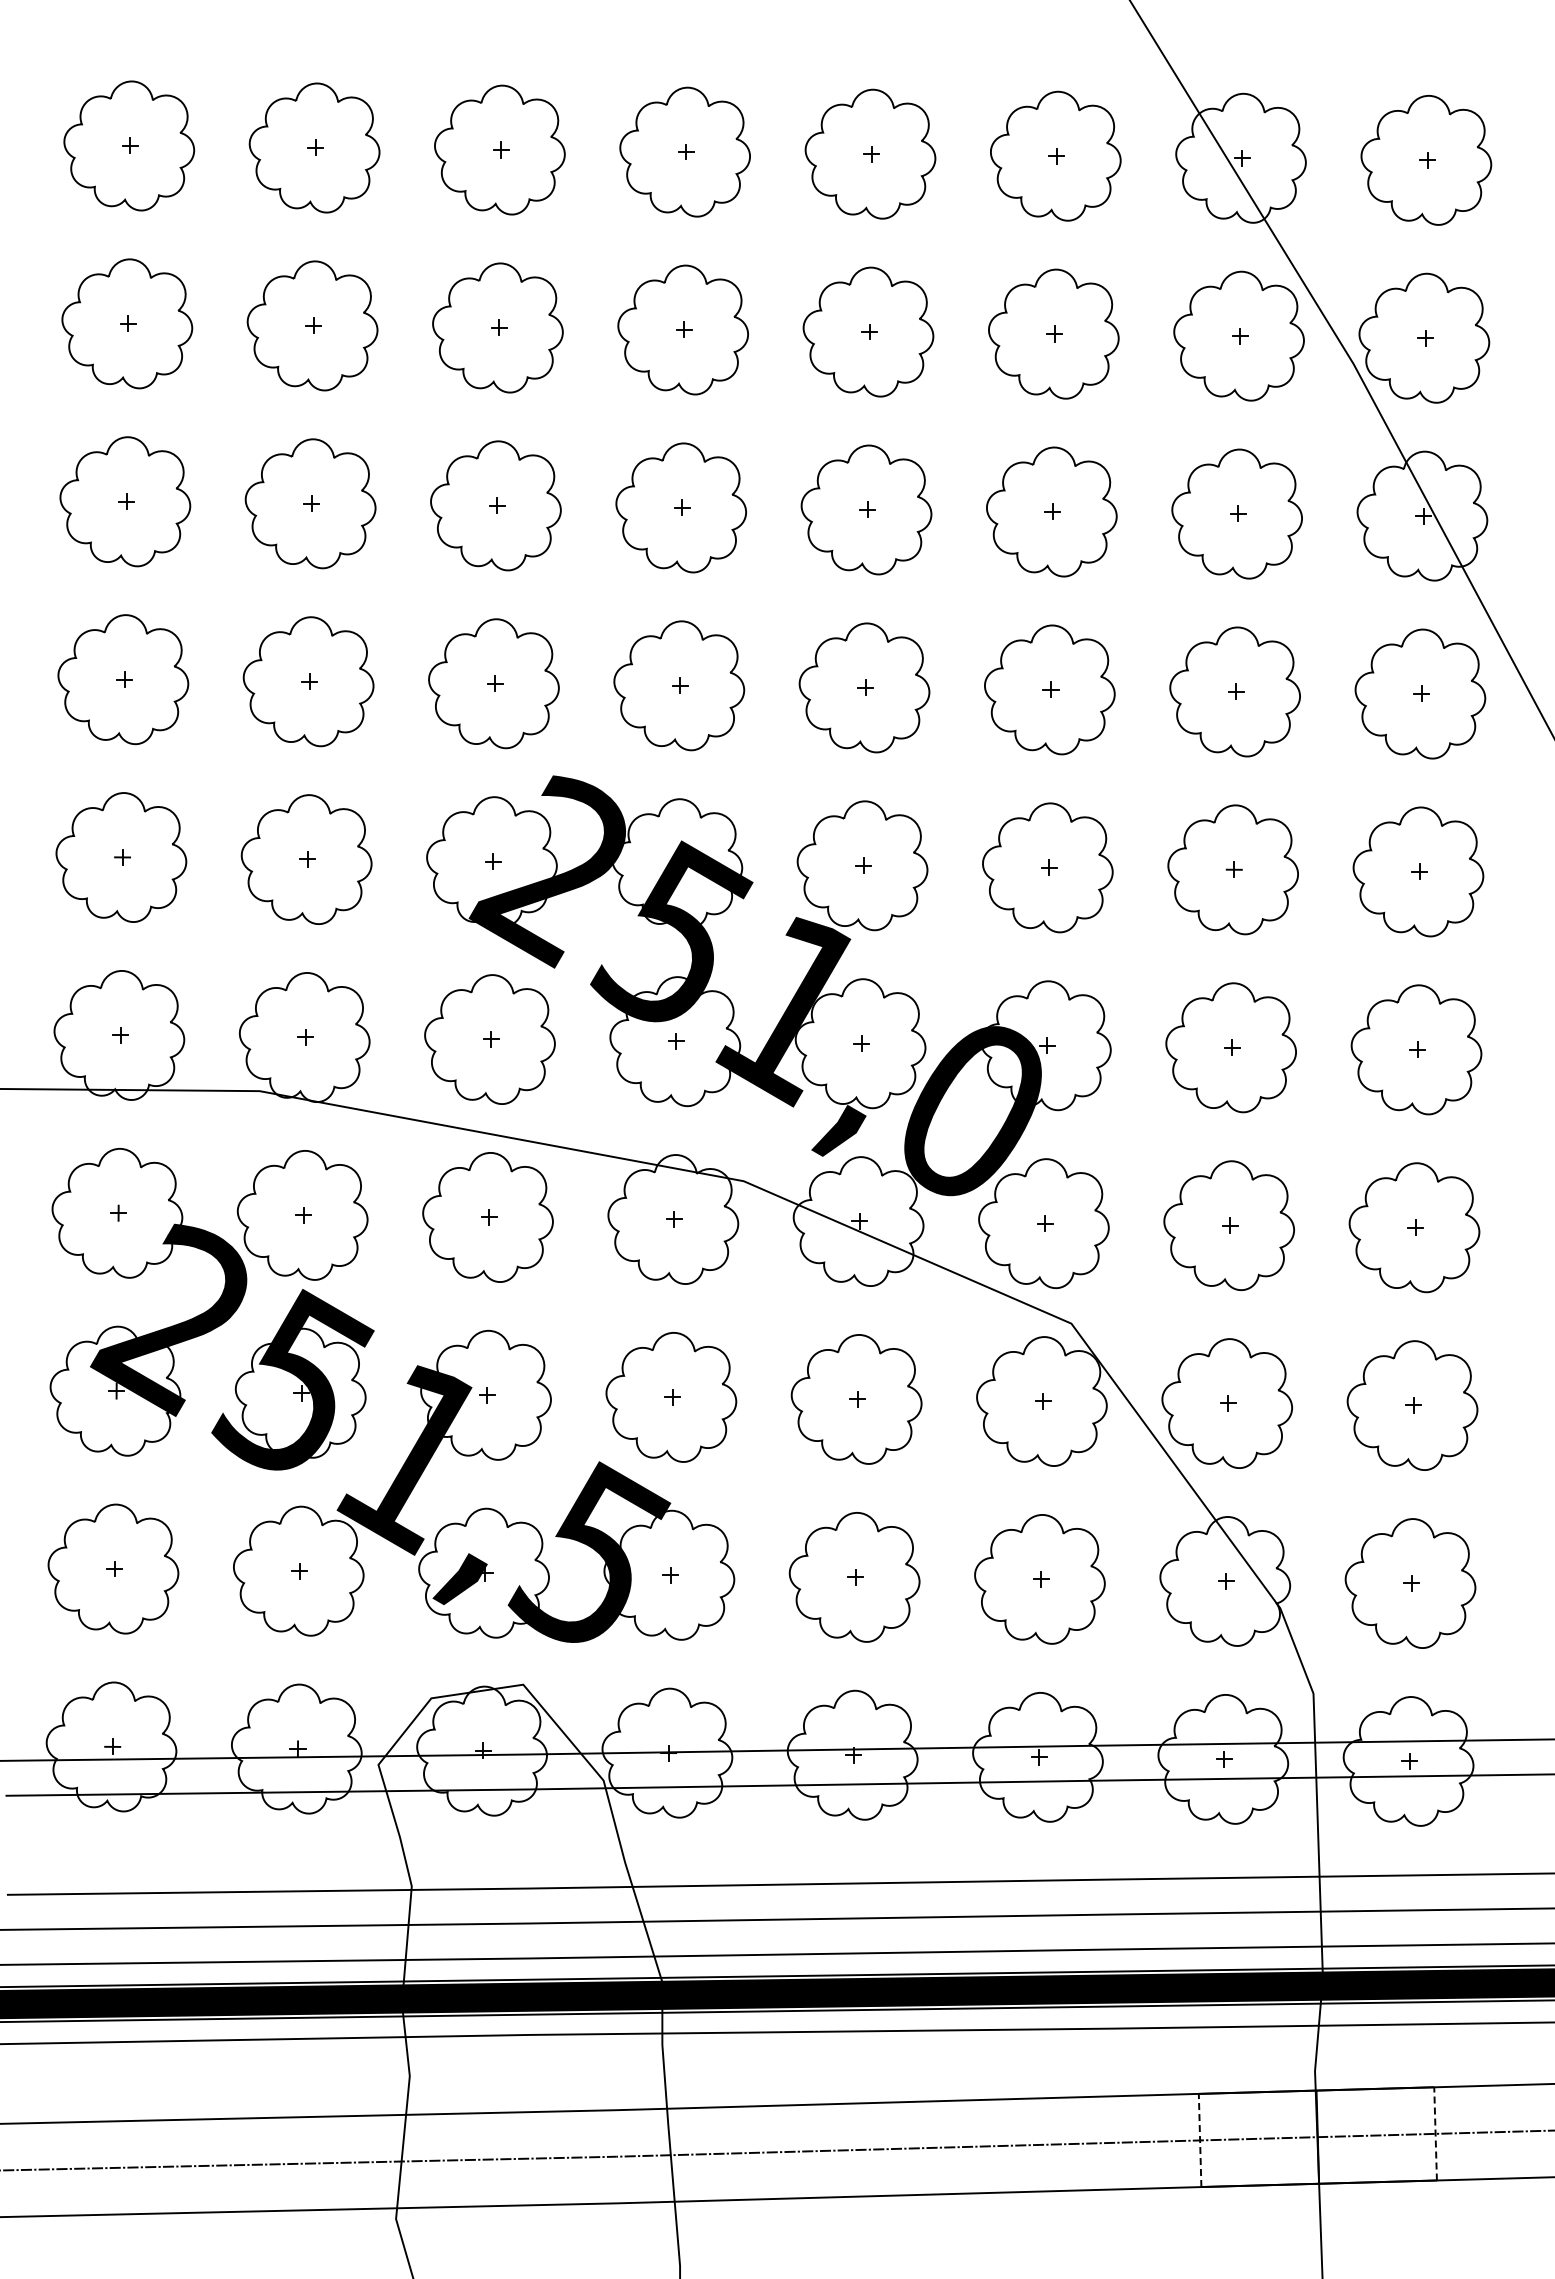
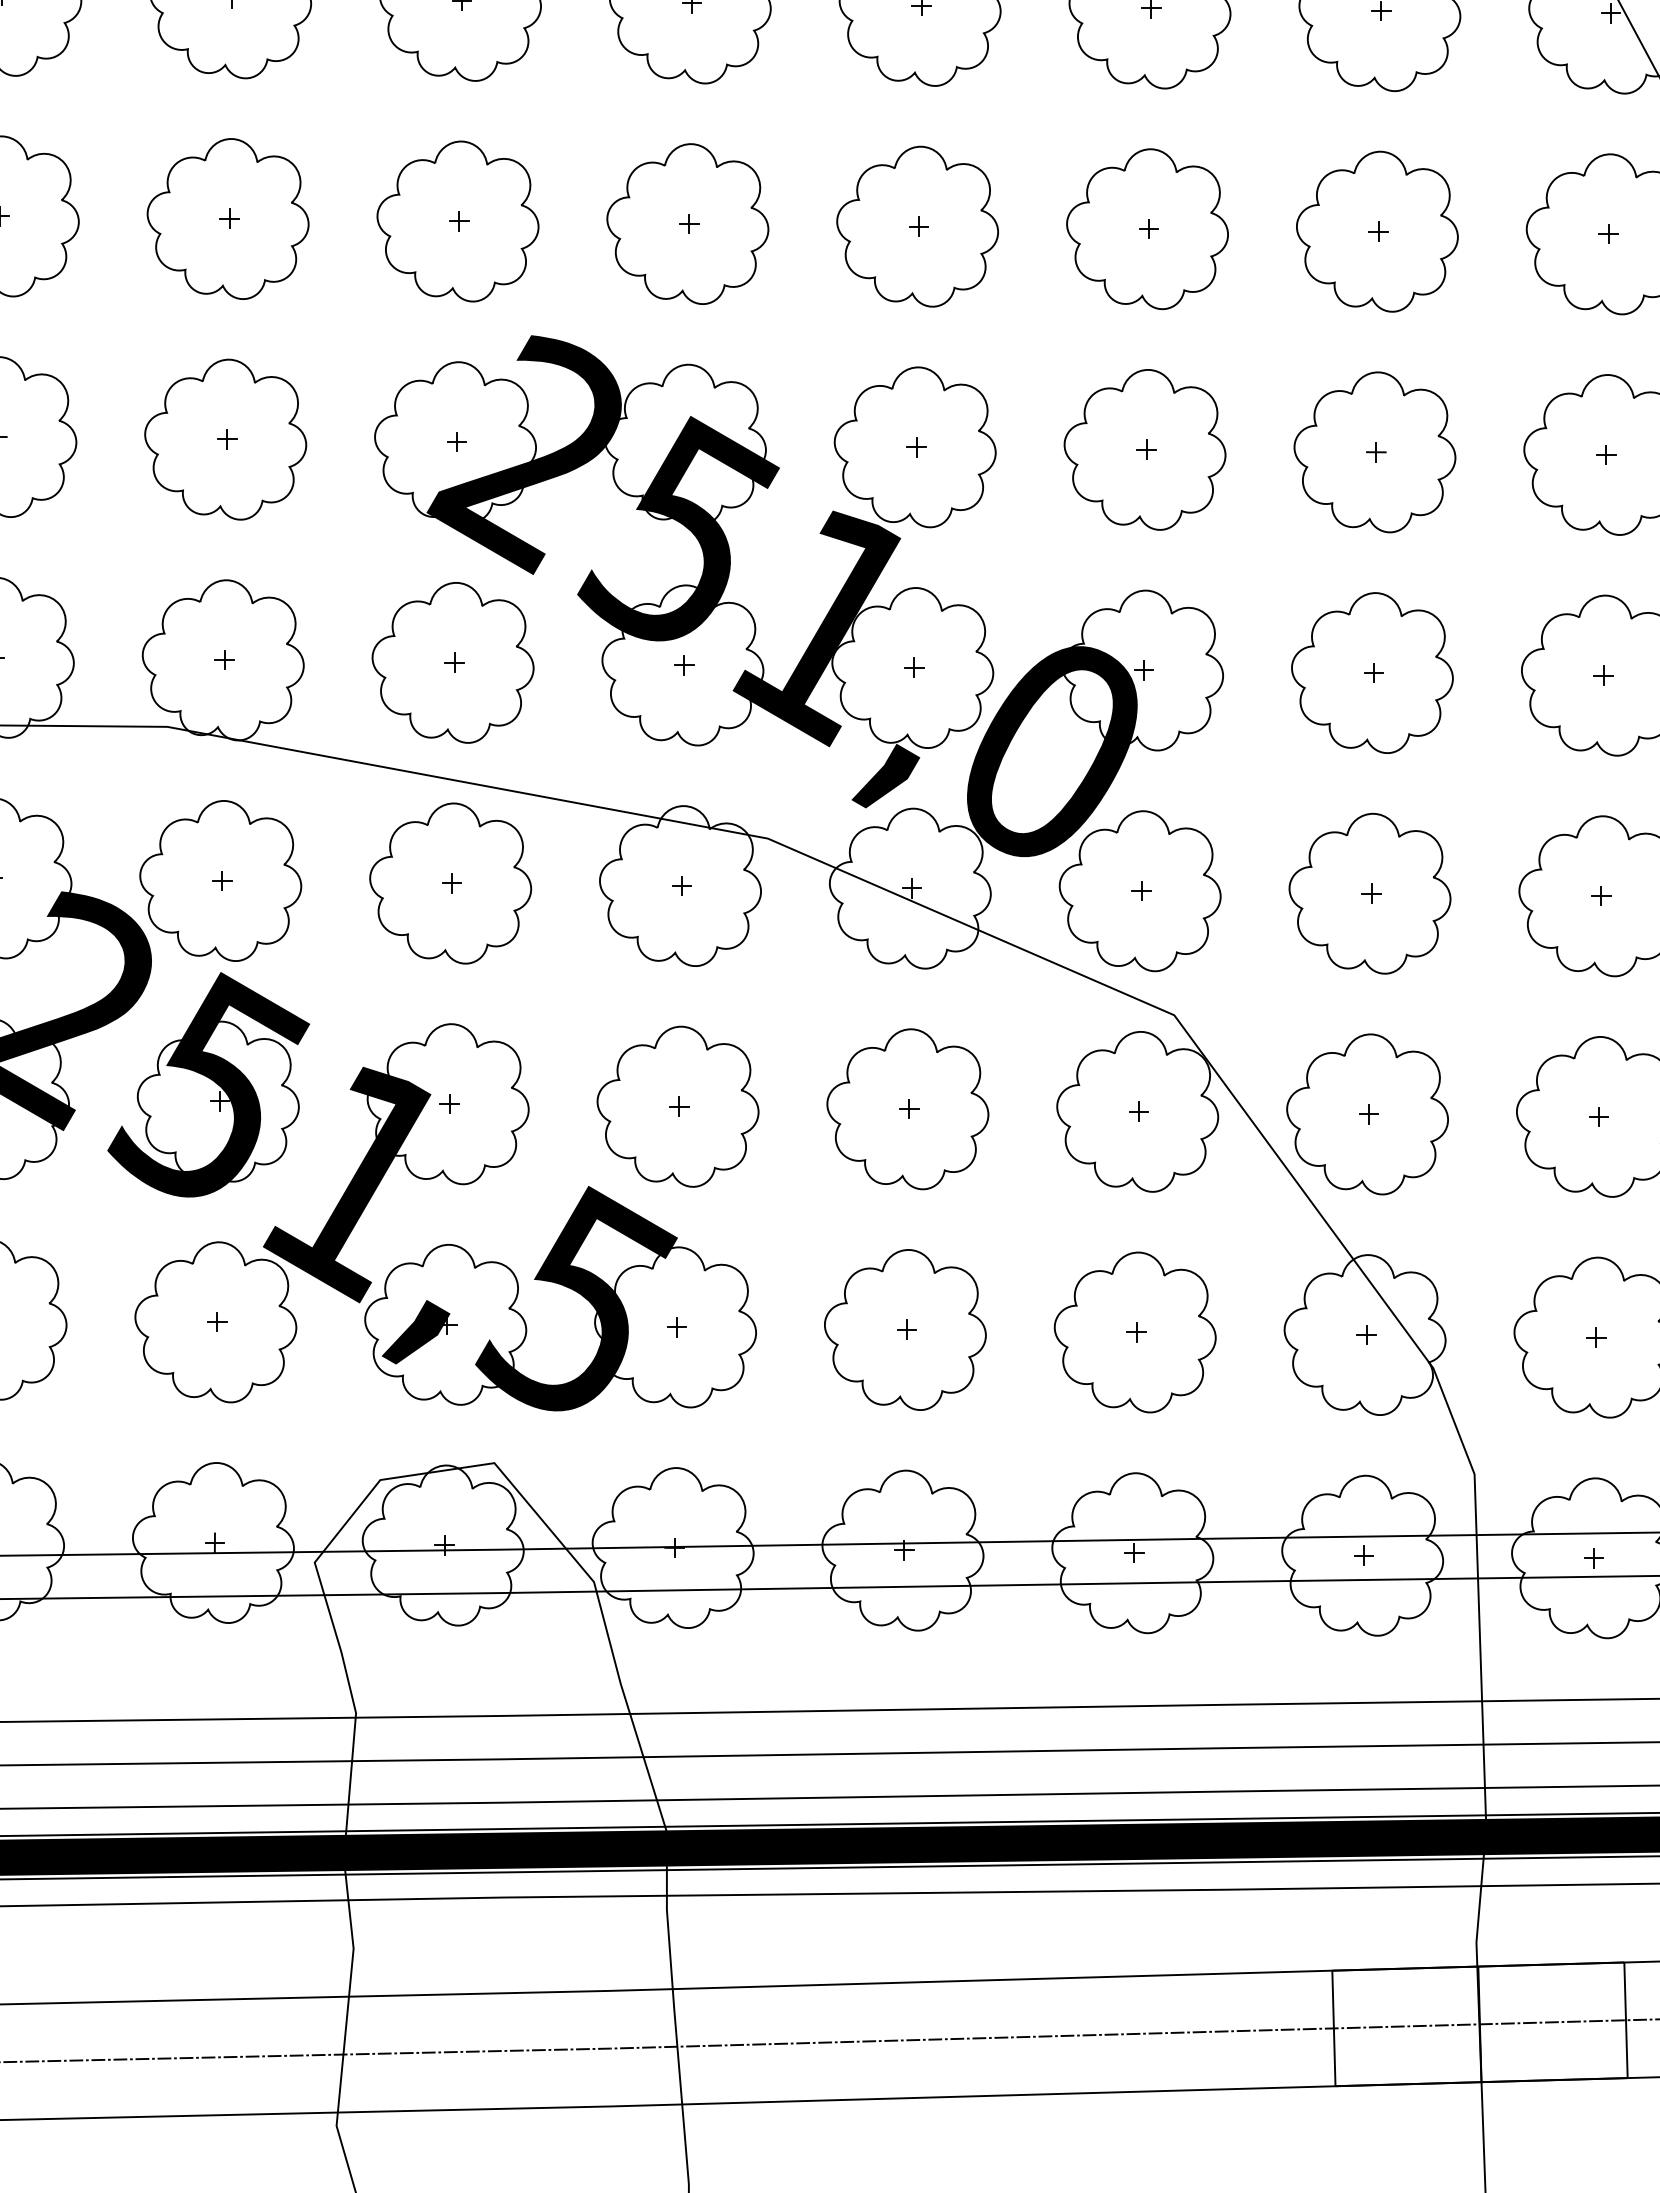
line: (1435, 2133) -> (1625, 2019), dashed -> solid
line: (1200, 2140) -> (1334, 2028), dashed -> solid

